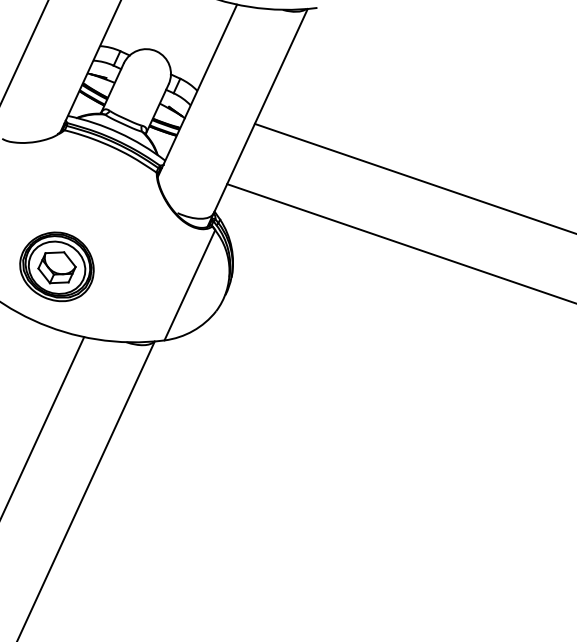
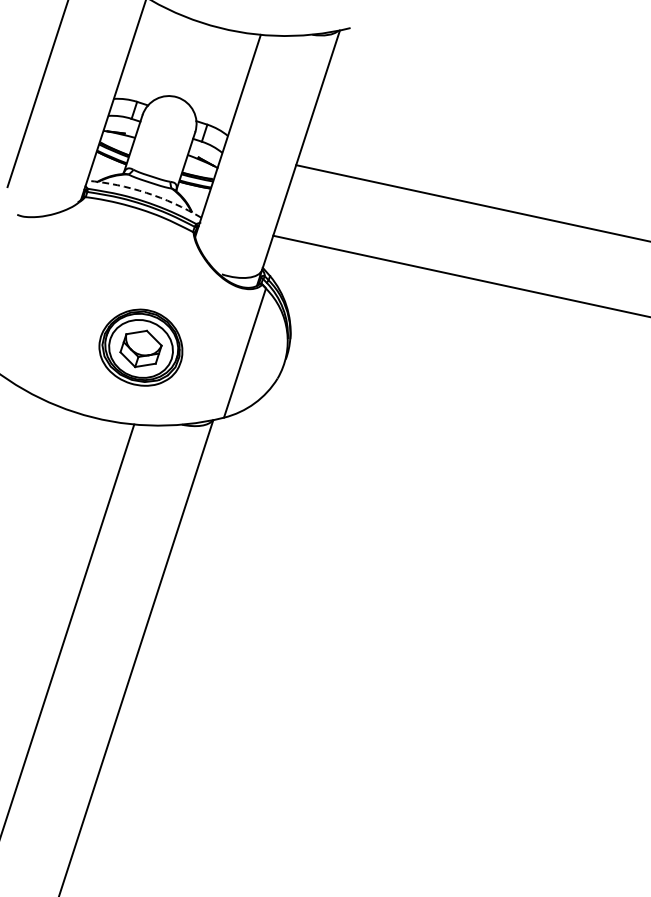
arc: (119, 132) -> (146, 192), solid -> dashed
part: (56, 266) -> (140, 347), moved

